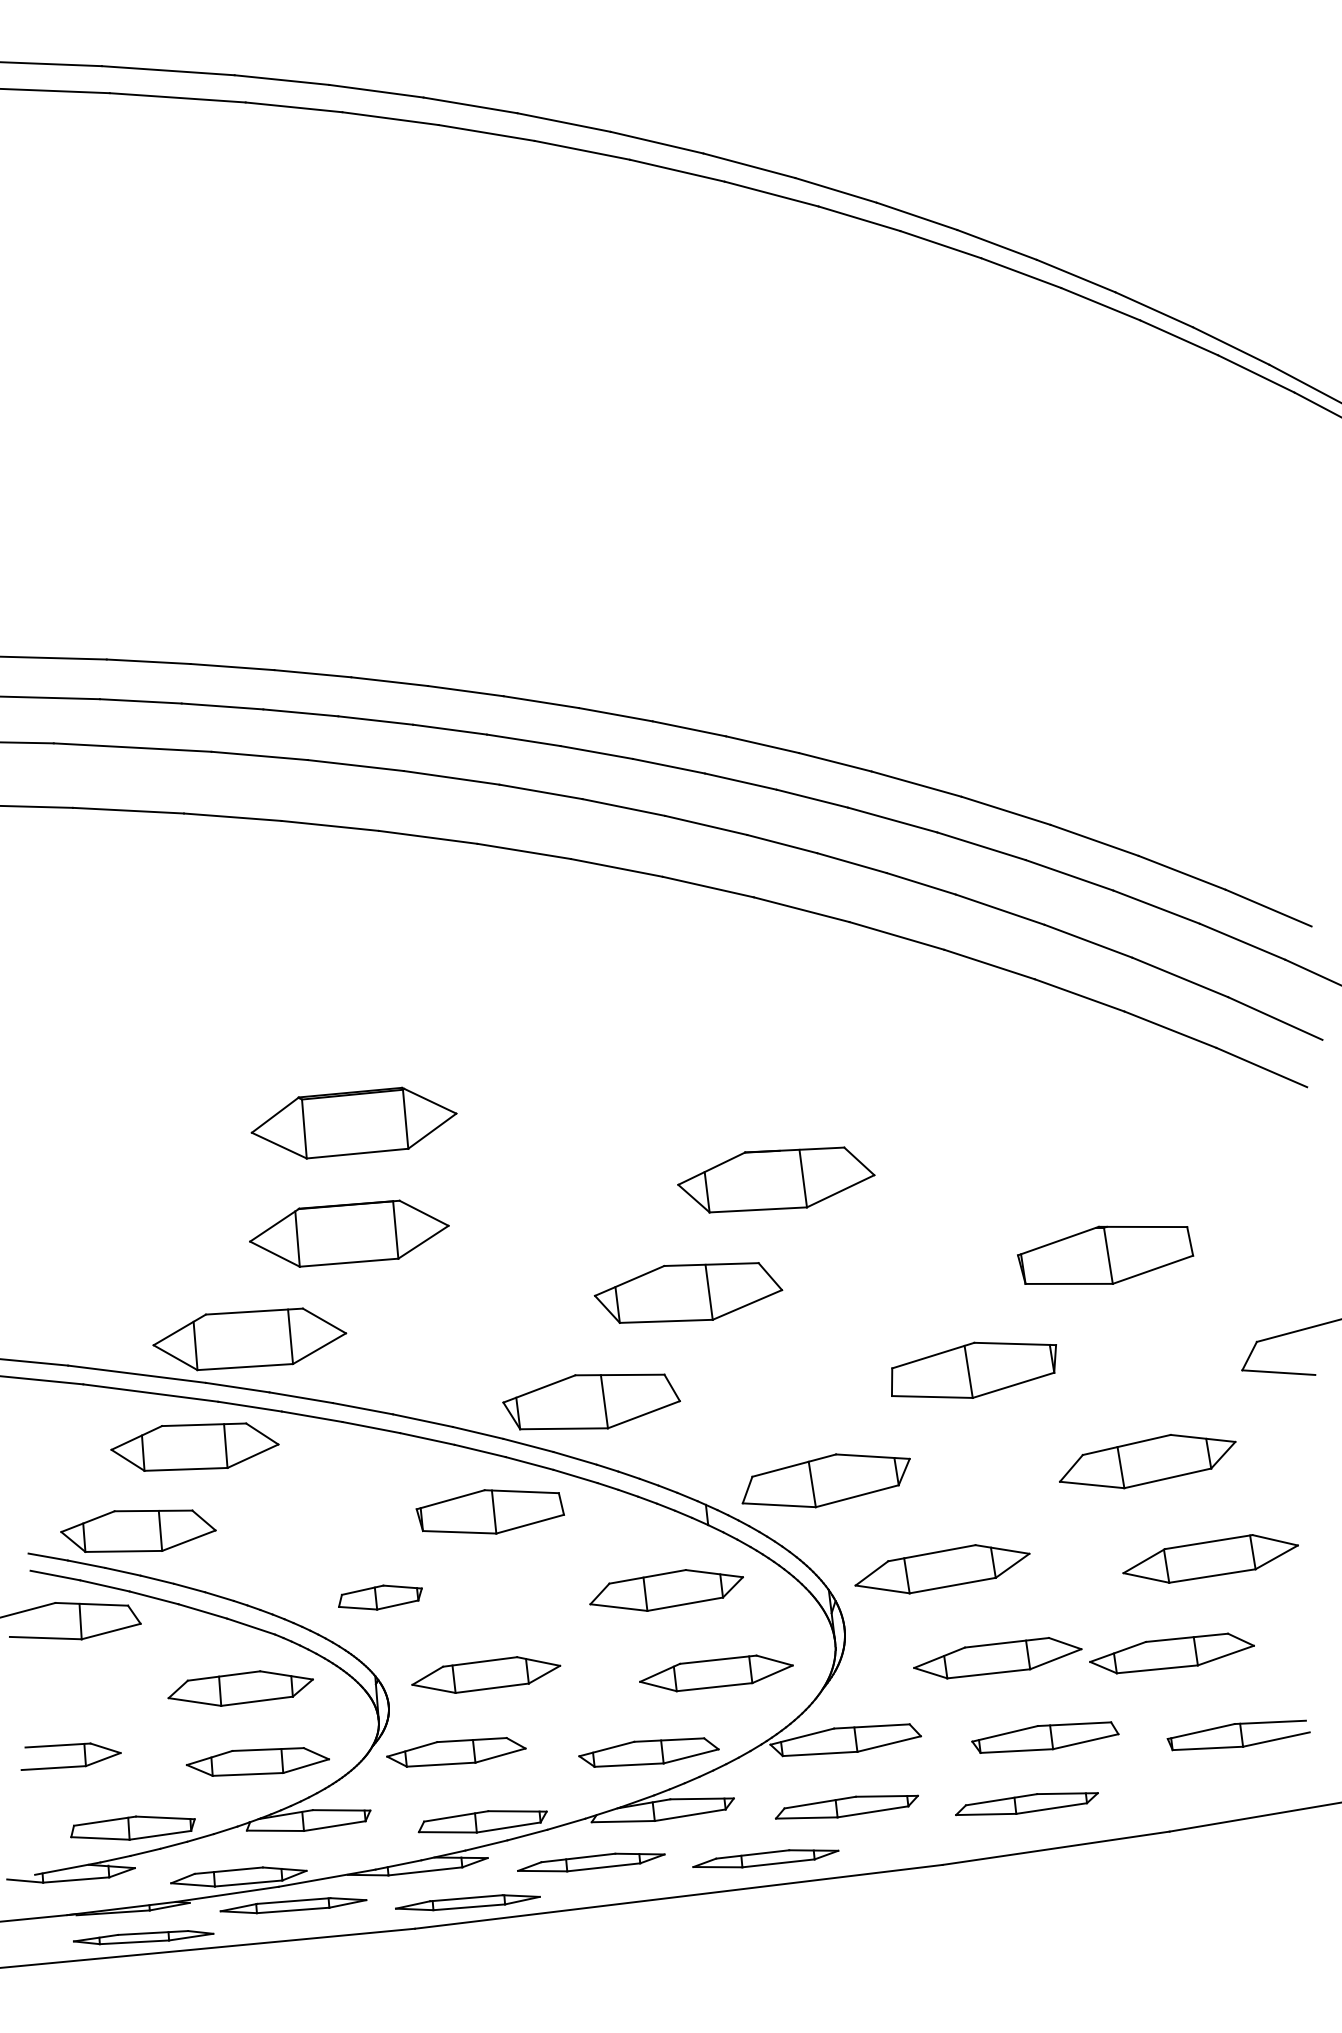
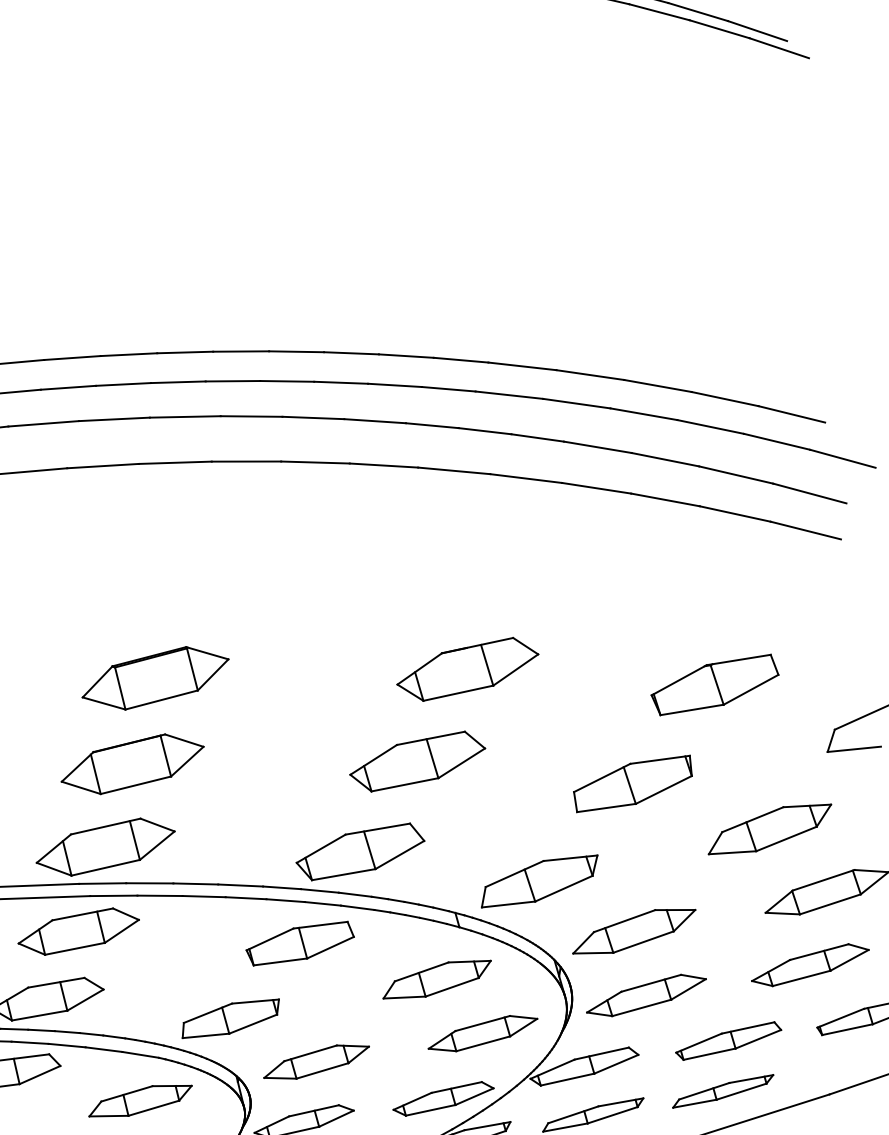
part: (349, 1233) -> (132, 764), moved
part: (380, 1597) -> (230, 1018), size x1.67
part: (997, 1658) -> (646, 995), moved

